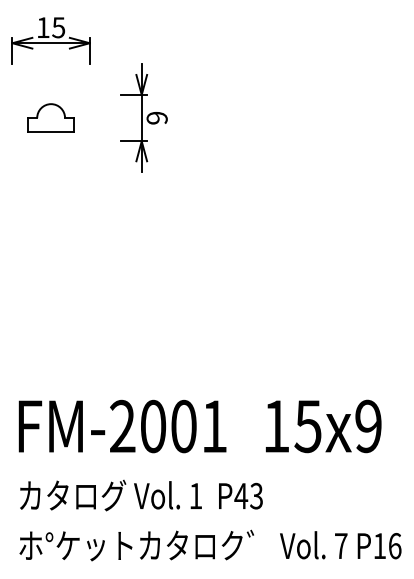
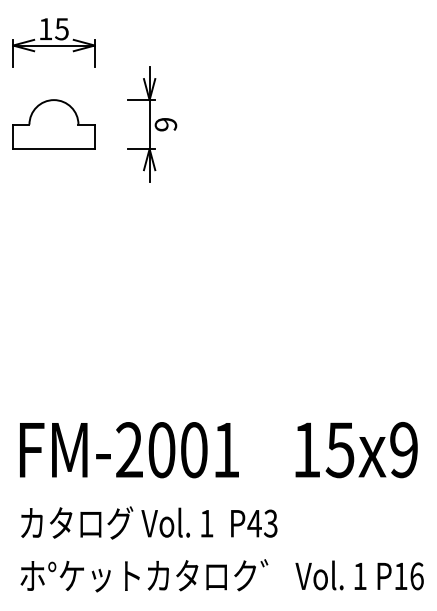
part: (50, 118) -> (53, 124), size x1.67
text: (323, 426) -> (356, 450), moved
text: (340, 545) -> (359, 575), 7 -> 1

